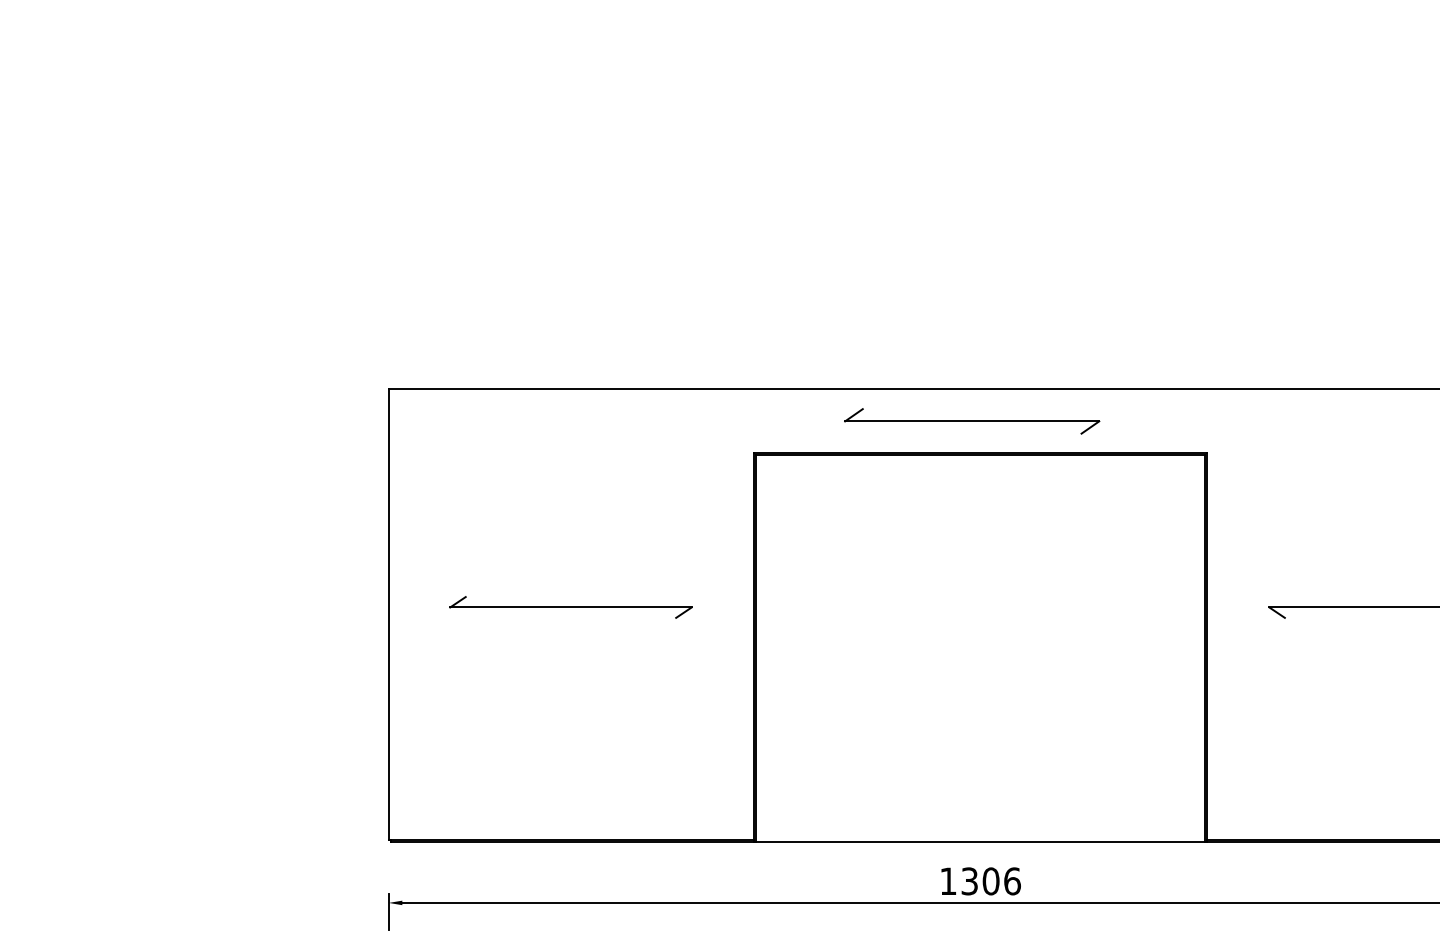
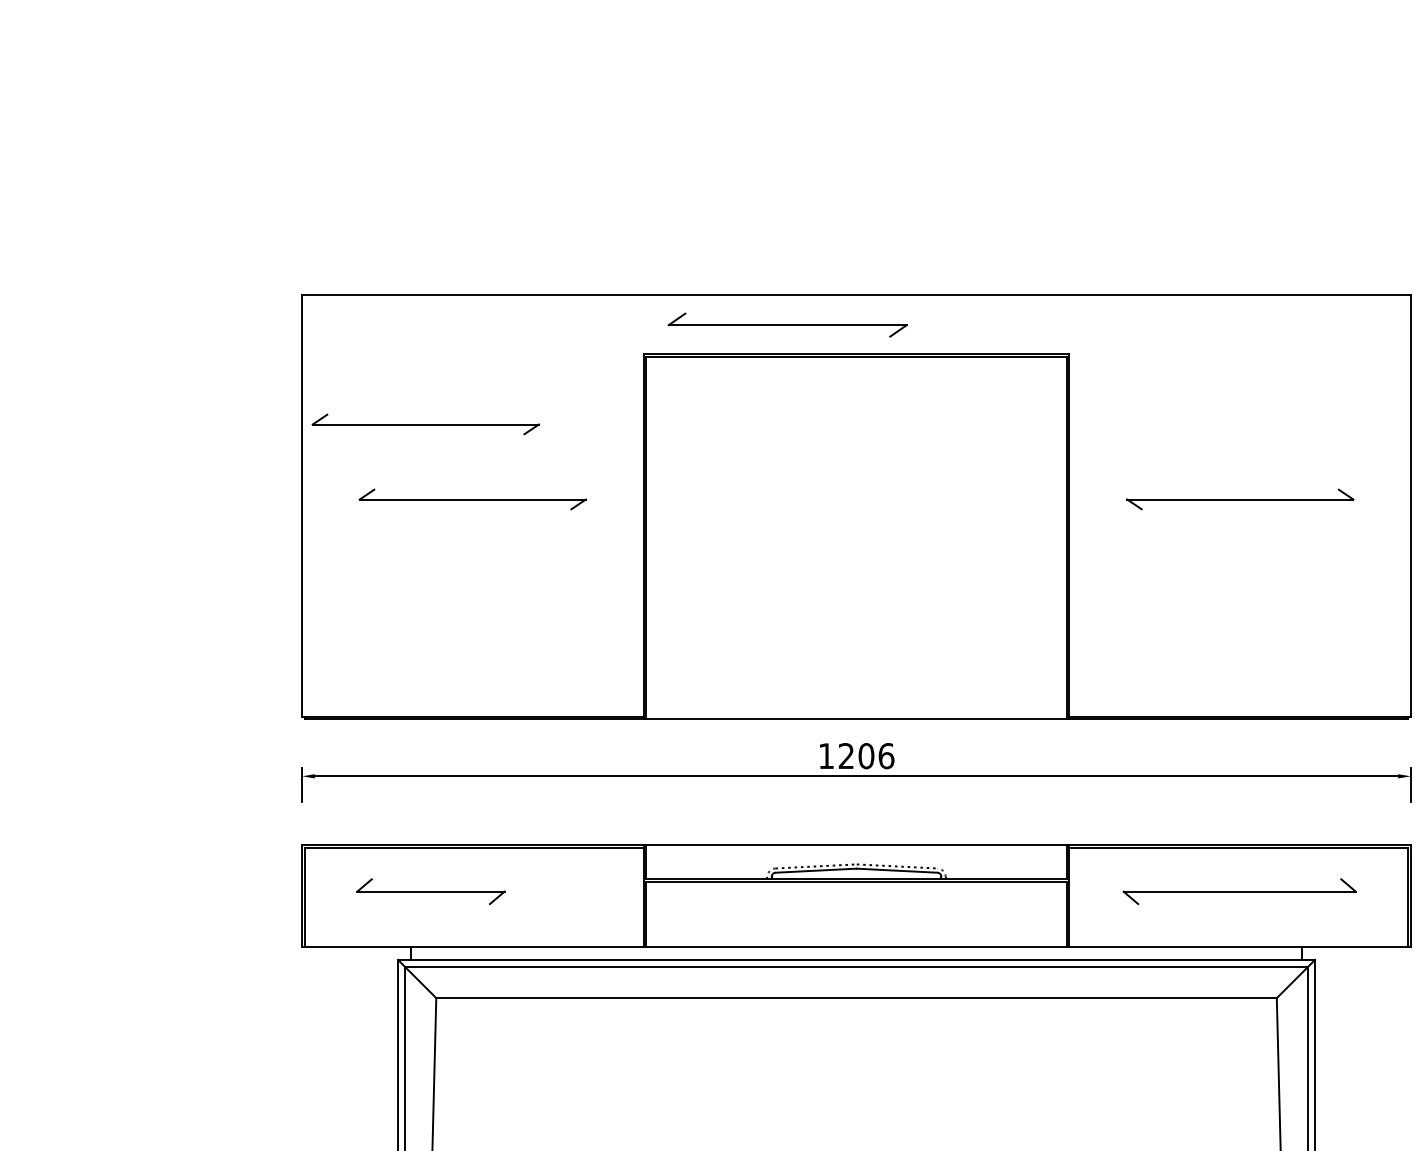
part: (971, 420) -> (787, 324), moved
part: (520, 527) -> (425, 424), added
text: (968, 881) -> (845, 756), 1306 -> 1206

